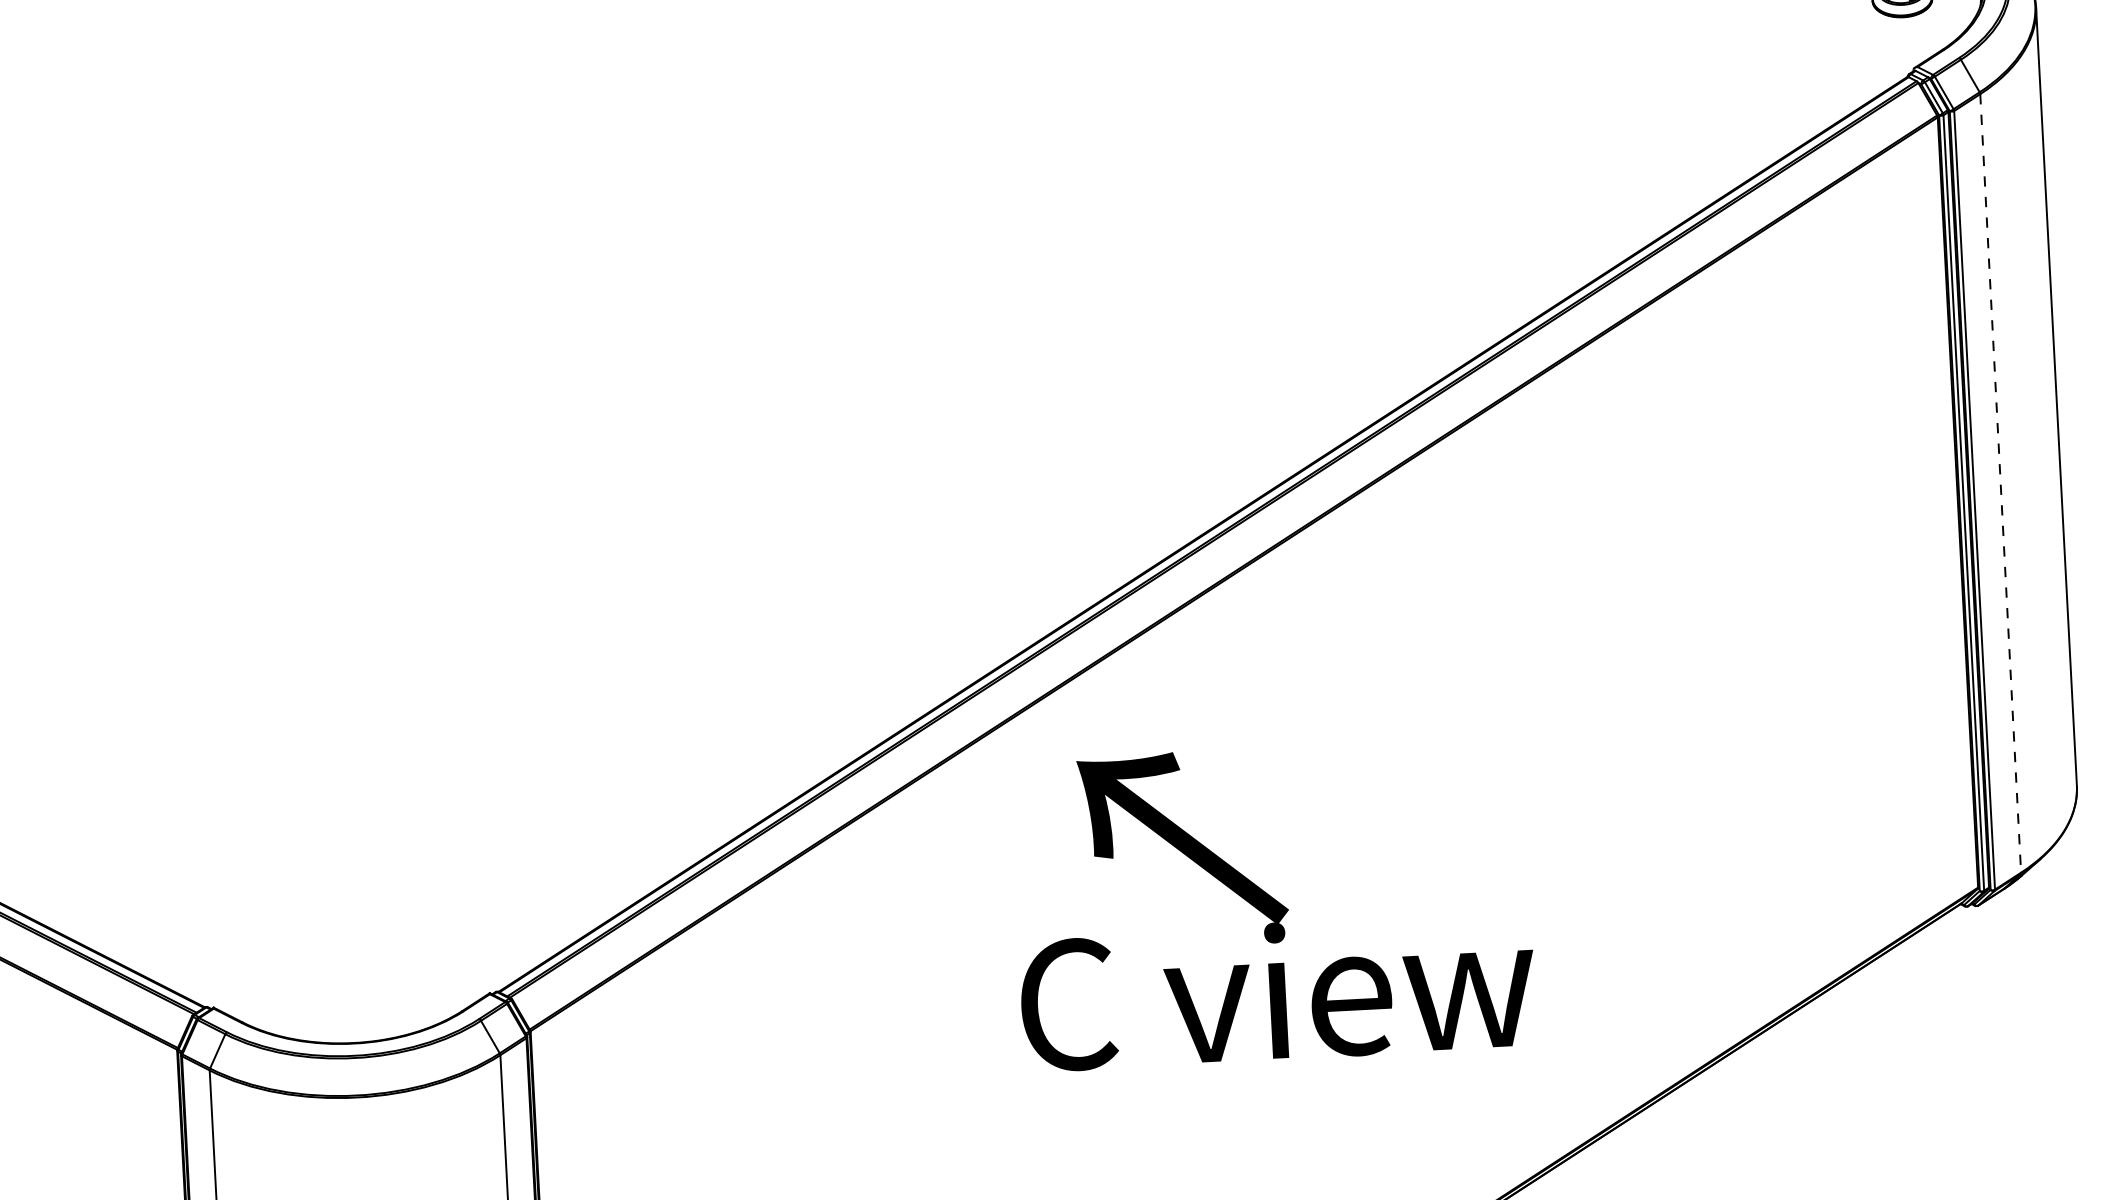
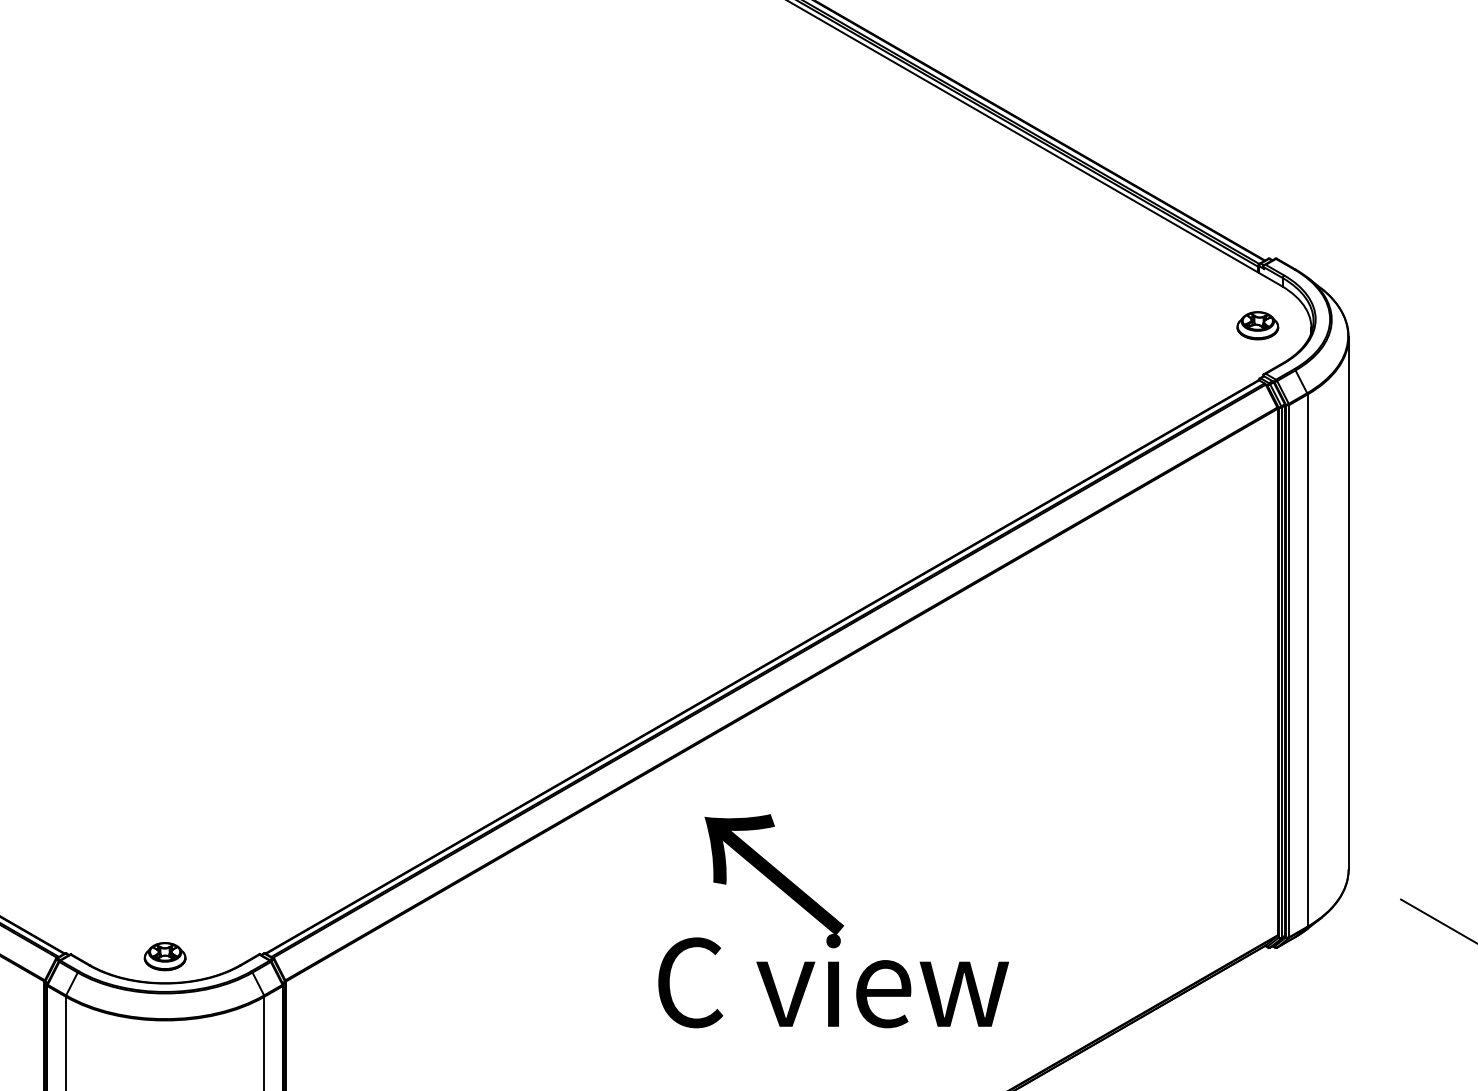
line: (2000, 484) -> (1307, 661), dashed -> solid
text: (1273, 904) -> (833, 921), moved
part: (351, 1004) -> (164, 956), added

